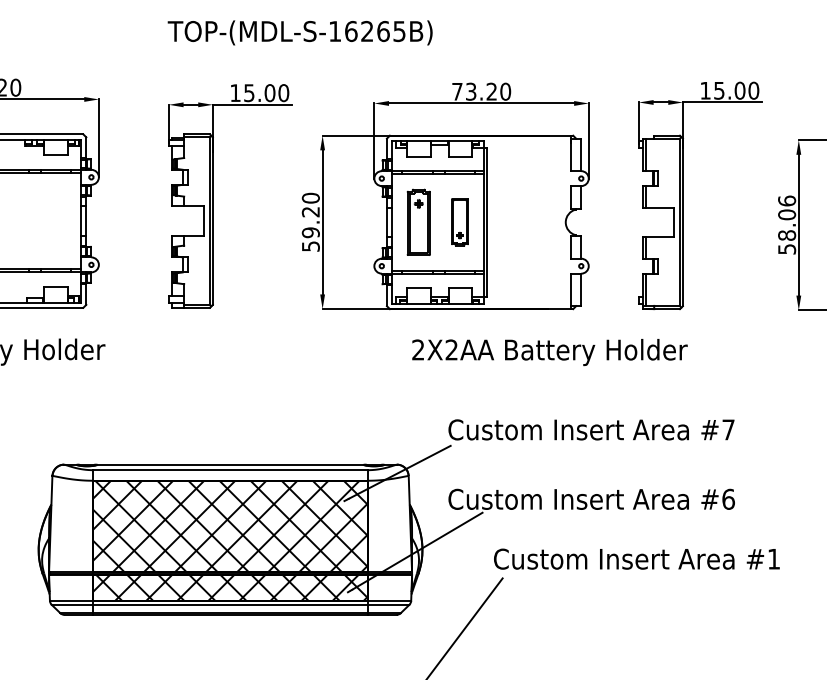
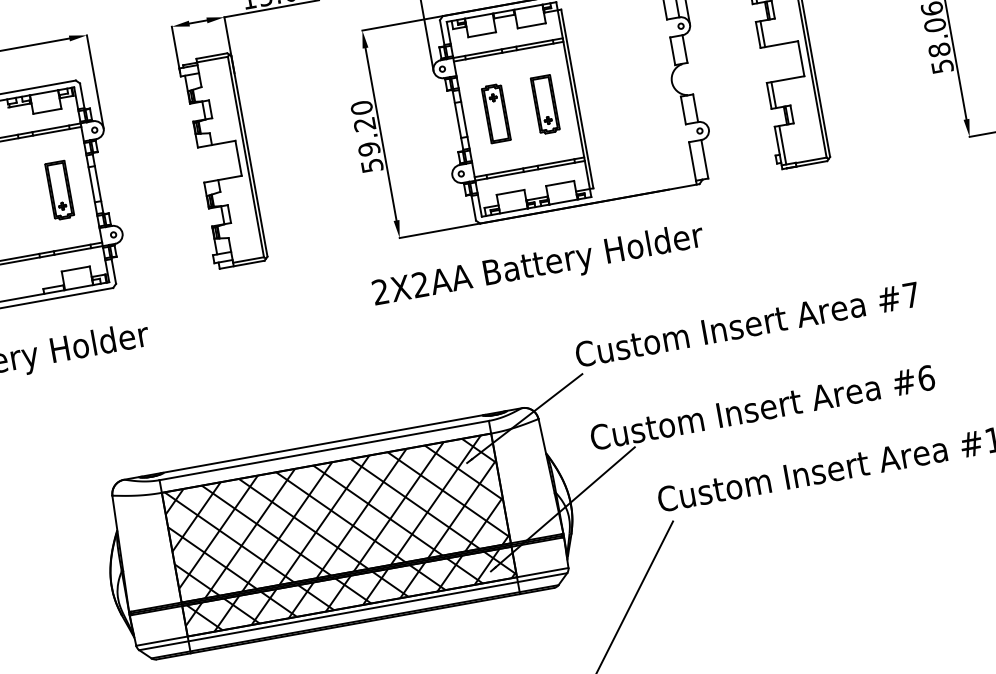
part: (54, 221) -> (60, 190), added
part: (418, 222) -> (495, 113), size x0.71
text: (549, 352) -> (538, 266), moved

